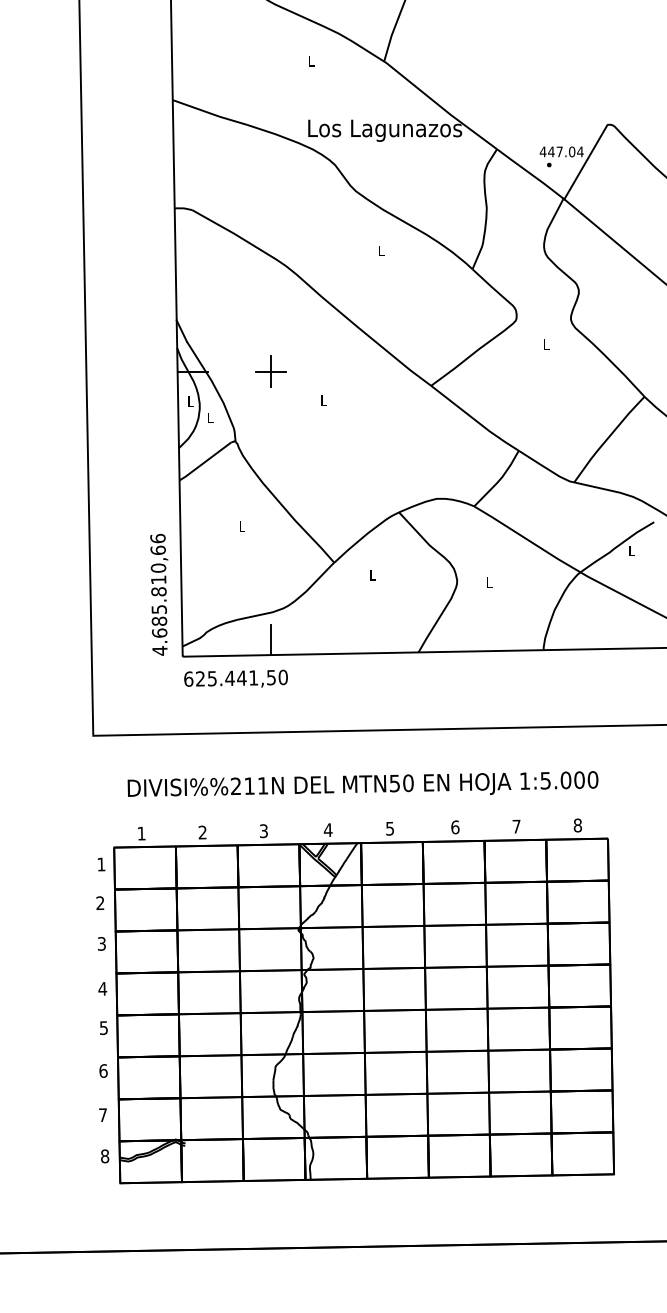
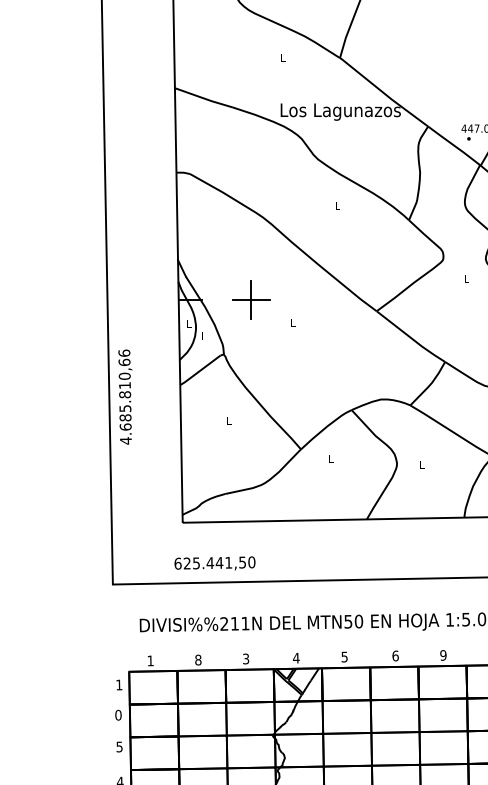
part: (270, 371) -> (251, 300), size x1.6
text: (159, 594) -> (125, 396), moved
line: (270, 639) -> (251, 509), removed
text: (235, 678) -> (214, 563), moved
text: (516, 826) -> (443, 655), 7 -> 9
text: (202, 832) -> (198, 660), 2 -> 8
text: (100, 903) -> (118, 715), 2 -> 0
text: (101, 943) -> (119, 746), 3 -> 5

